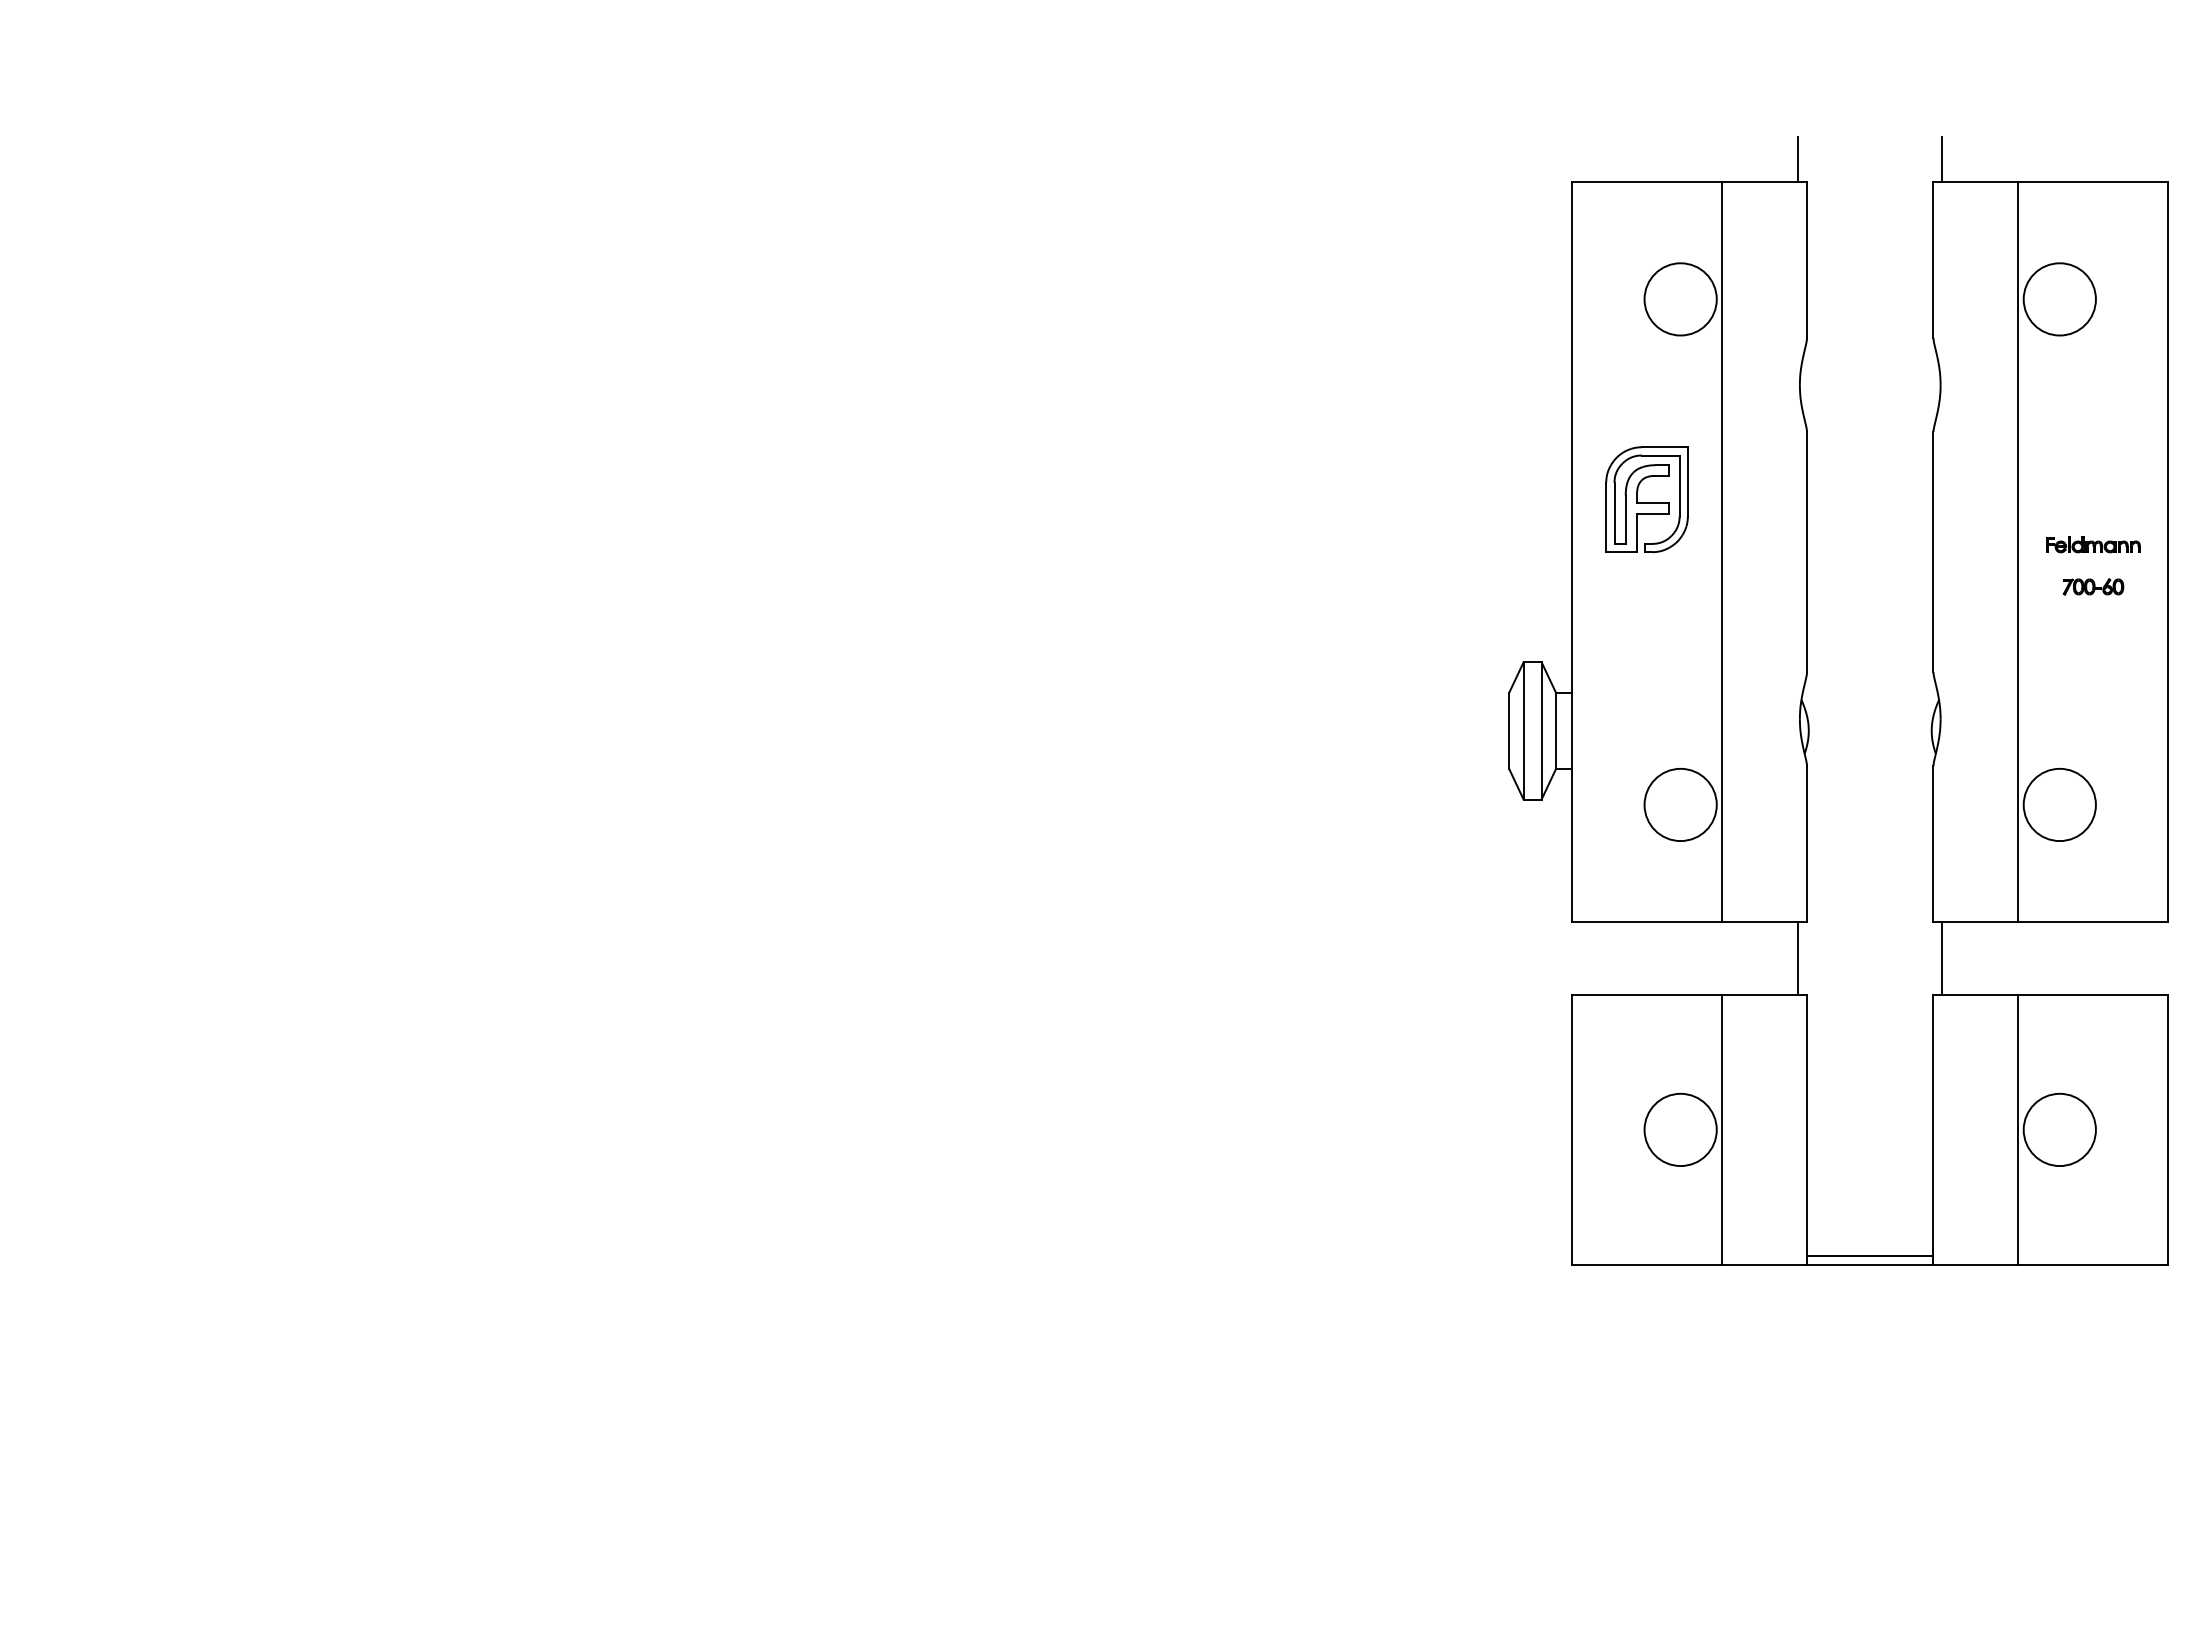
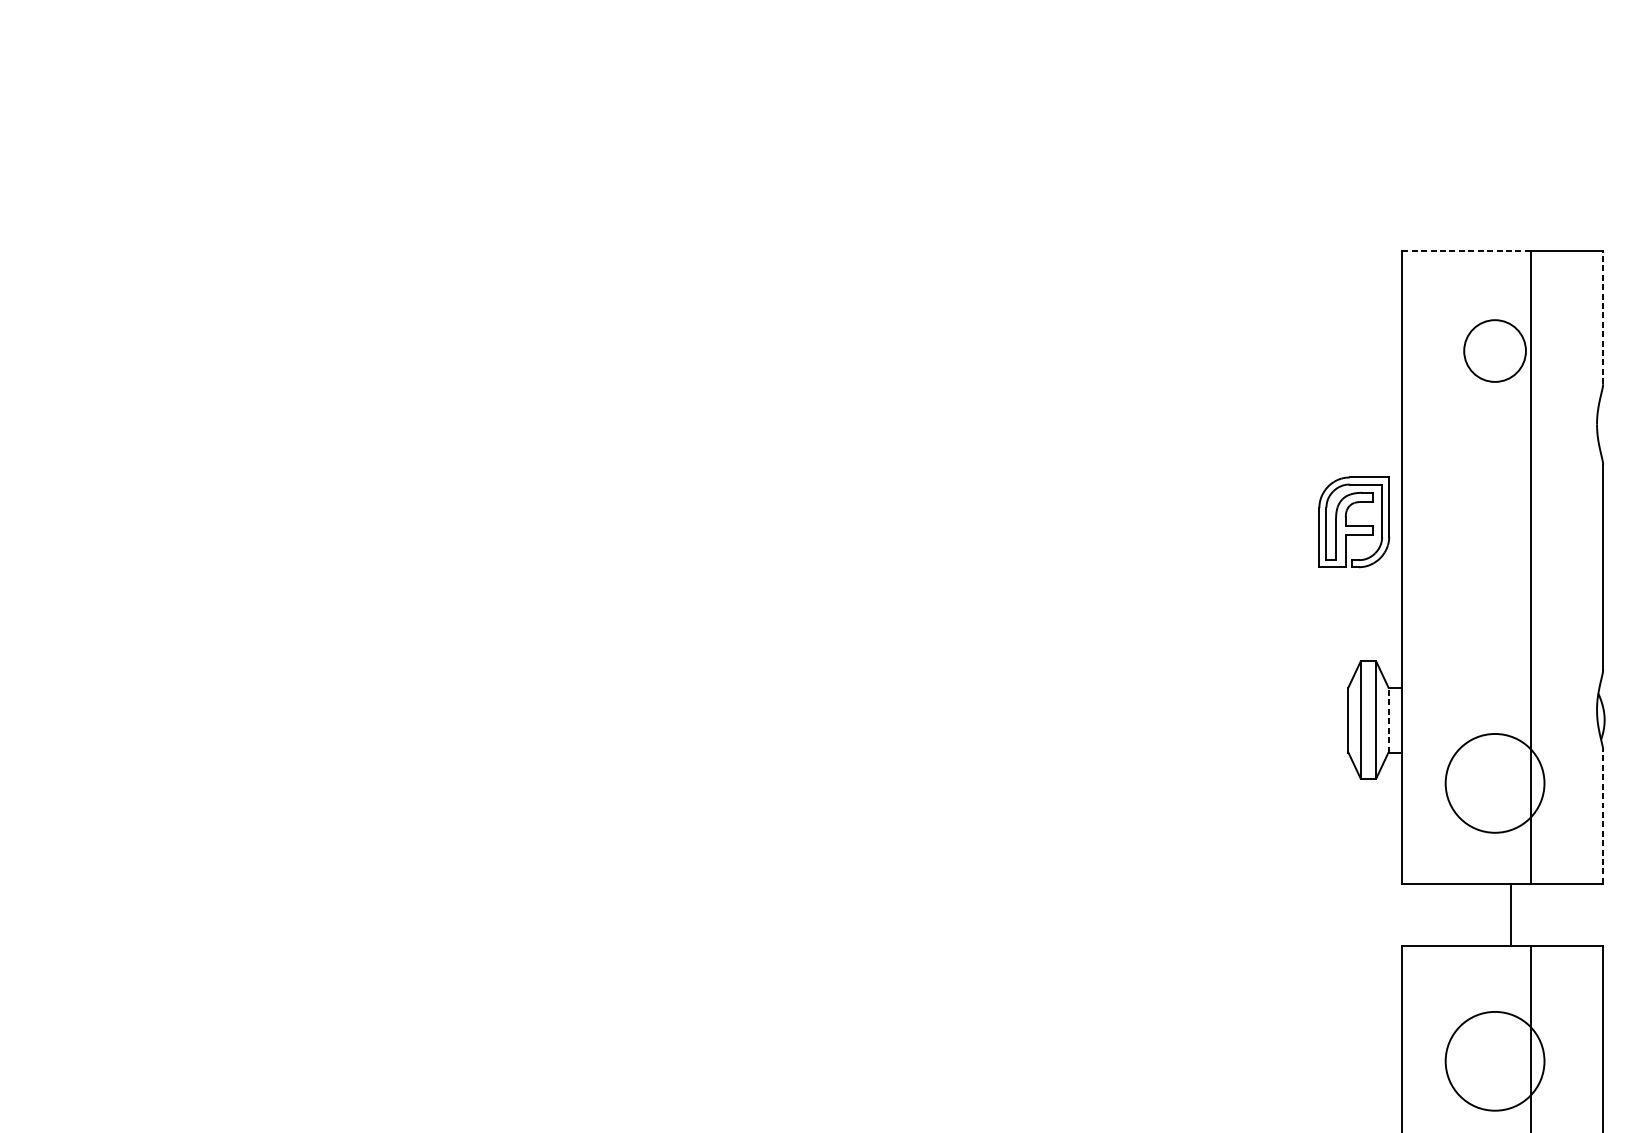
line: (1798, 159) -> (1595, 231), removed
line: (1647, 182) -> (1466, 251), solid -> dashed
line: (1807, 259) -> (1603, 316), solid -> dashed
part: (1646, 499) -> (1353, 522), moved
line: (1556, 730) -> (1388, 719), solid -> dashed
circle: (1680, 804) -> (1494, 783), size x1.6
line: (1807, 843) -> (1603, 816), solid -> dashed
line: (1798, 958) -> (1511, 914), moved
circle: (1680, 1129) -> (1494, 1060), size x1.6

